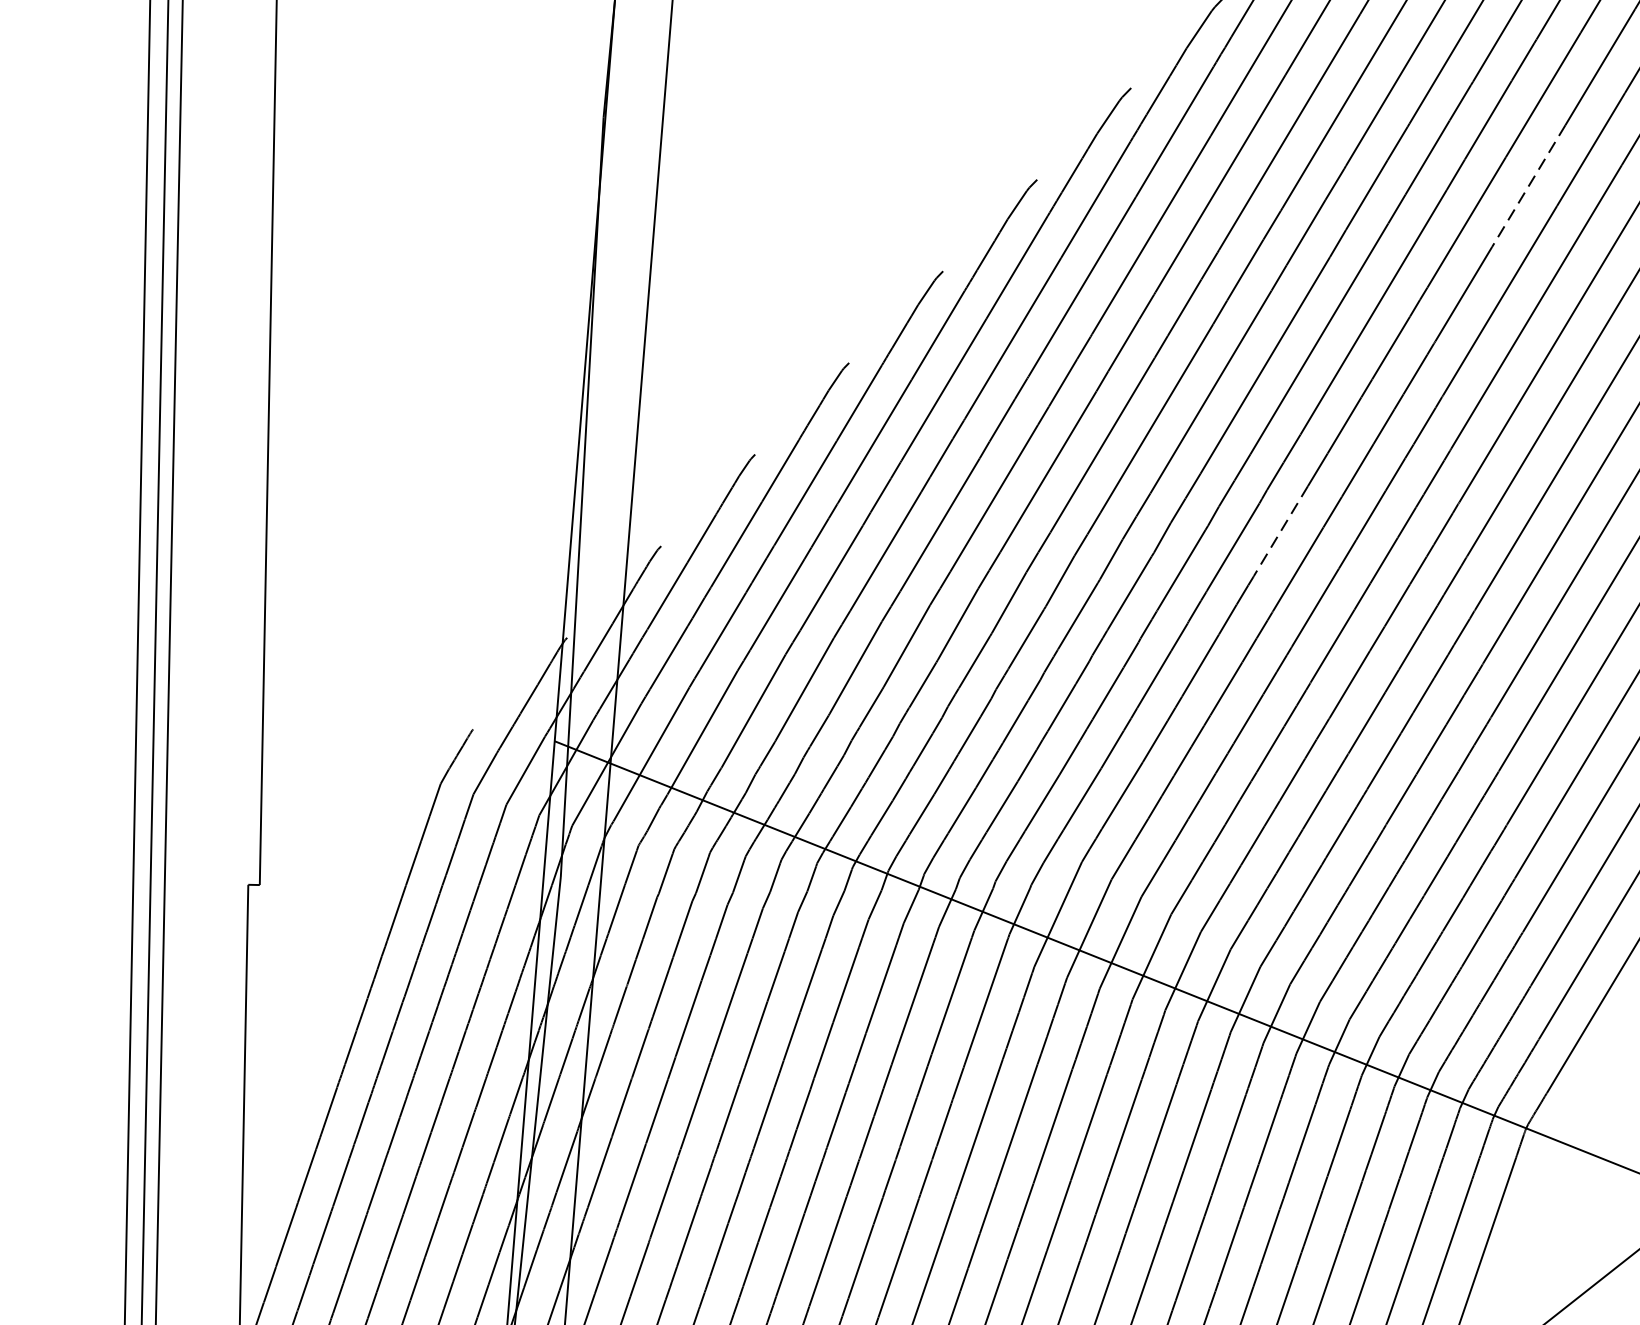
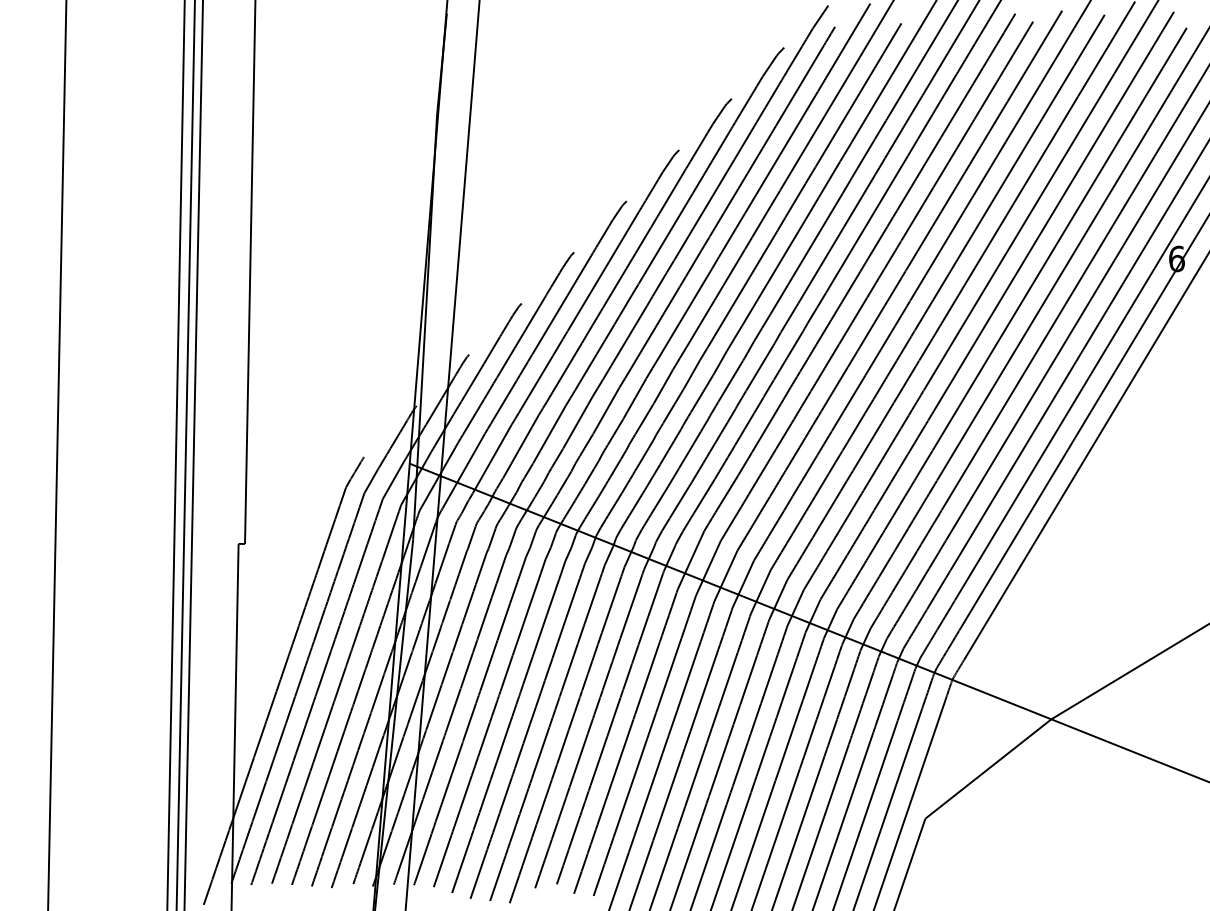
line: (1528, 185) -> (953, 153), dashed -> solid
line: (1281, 531) -> (815, 346), dashed -> solid

